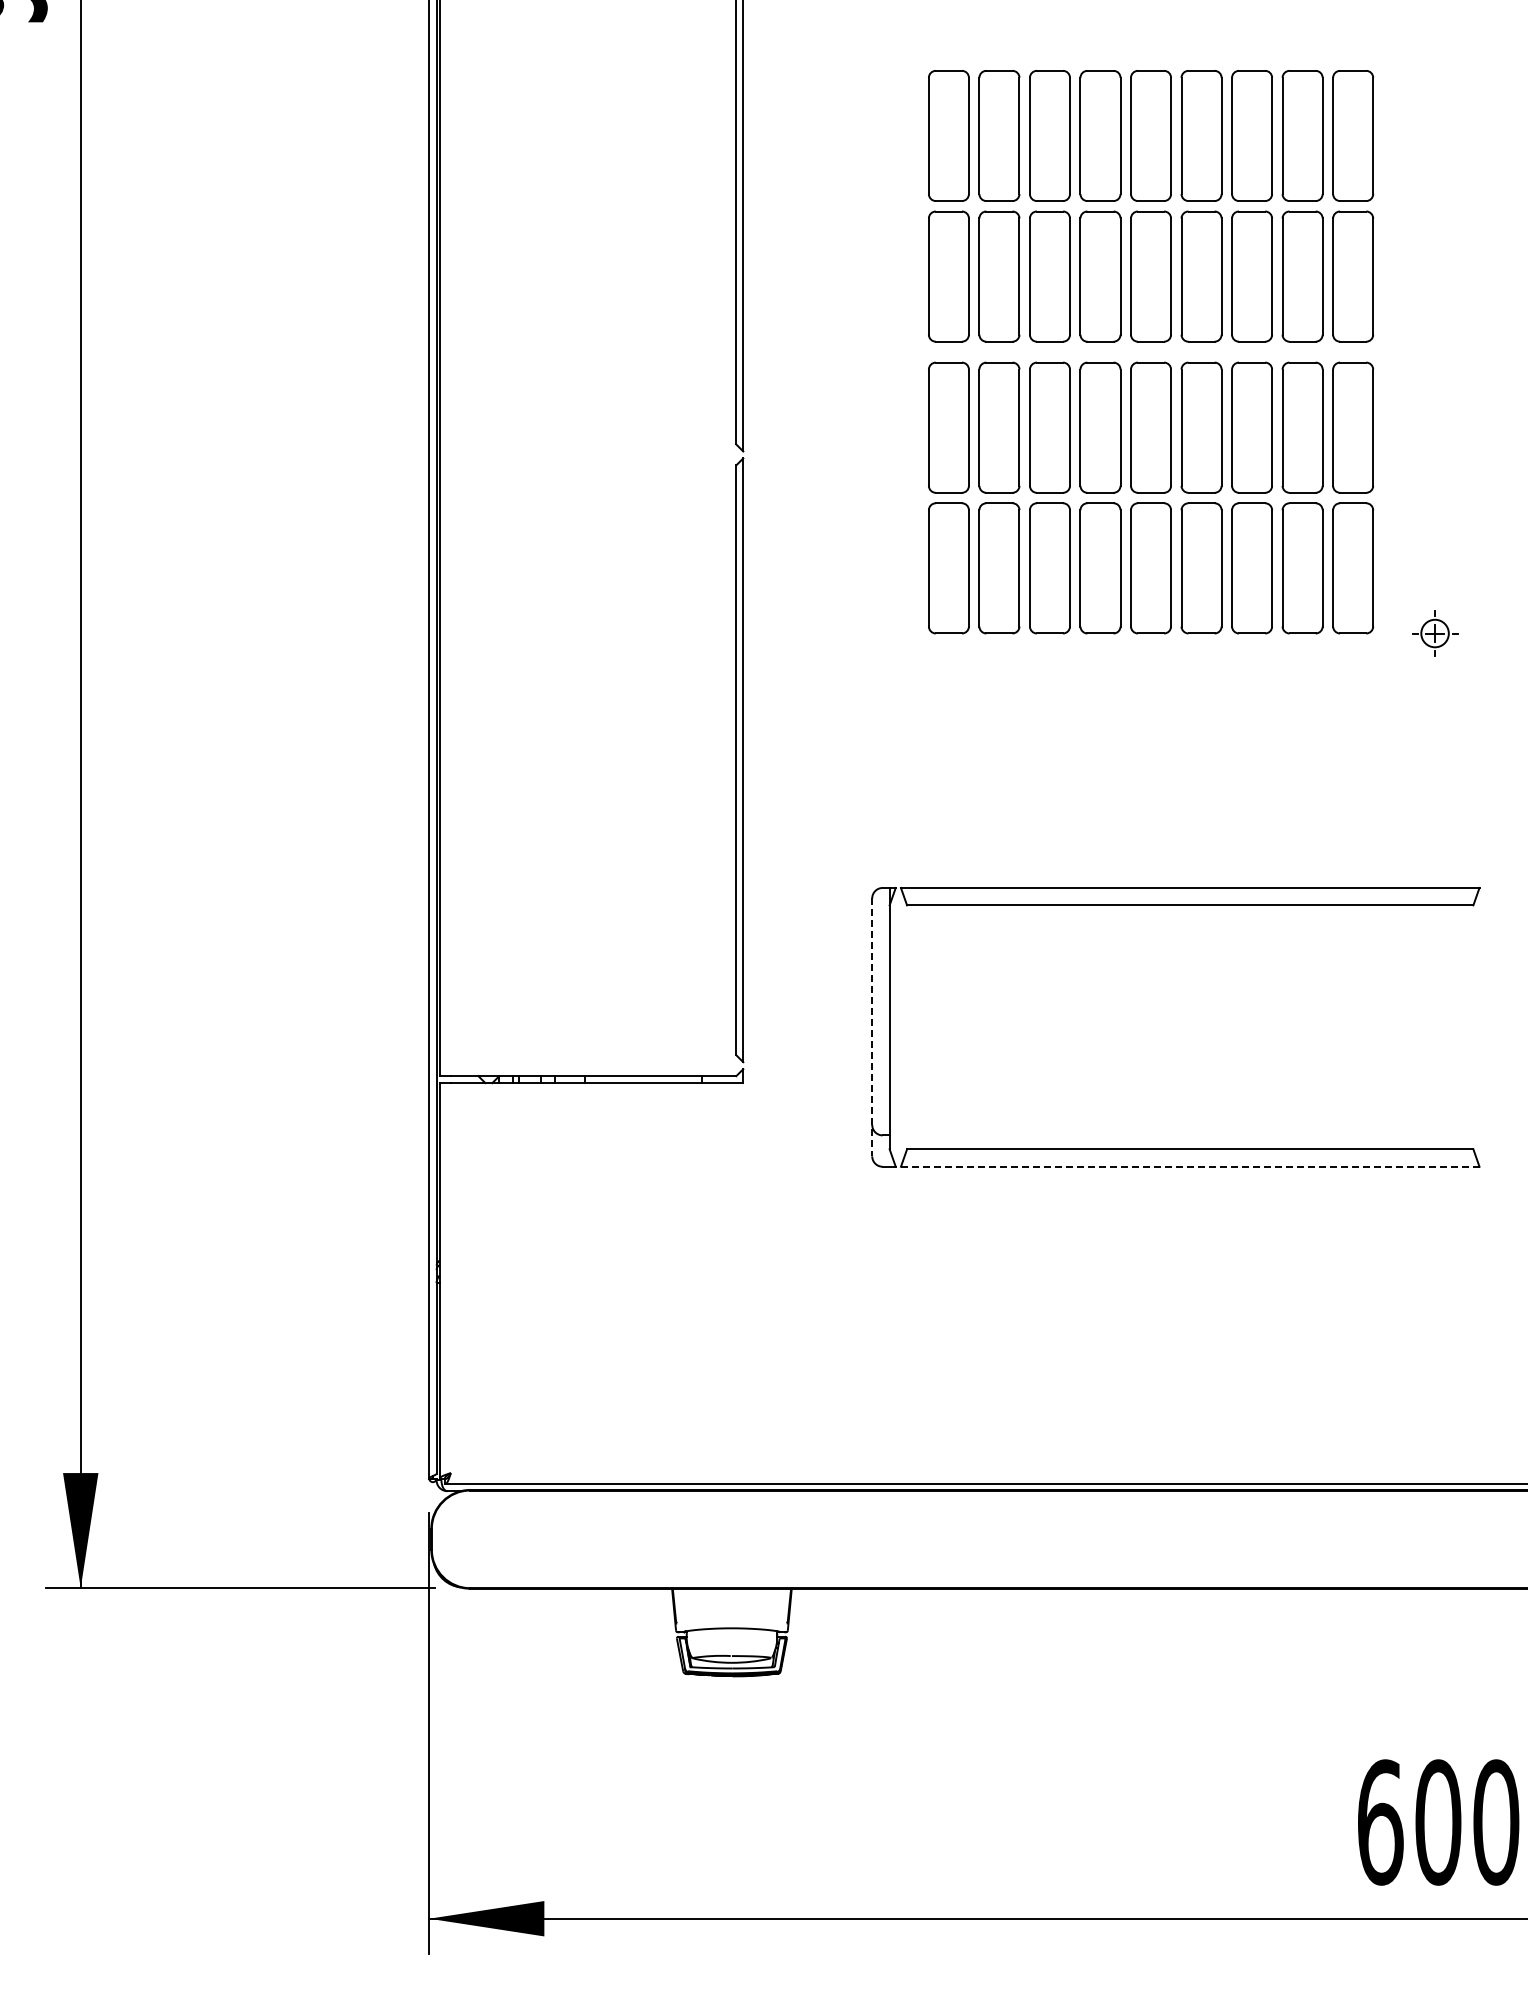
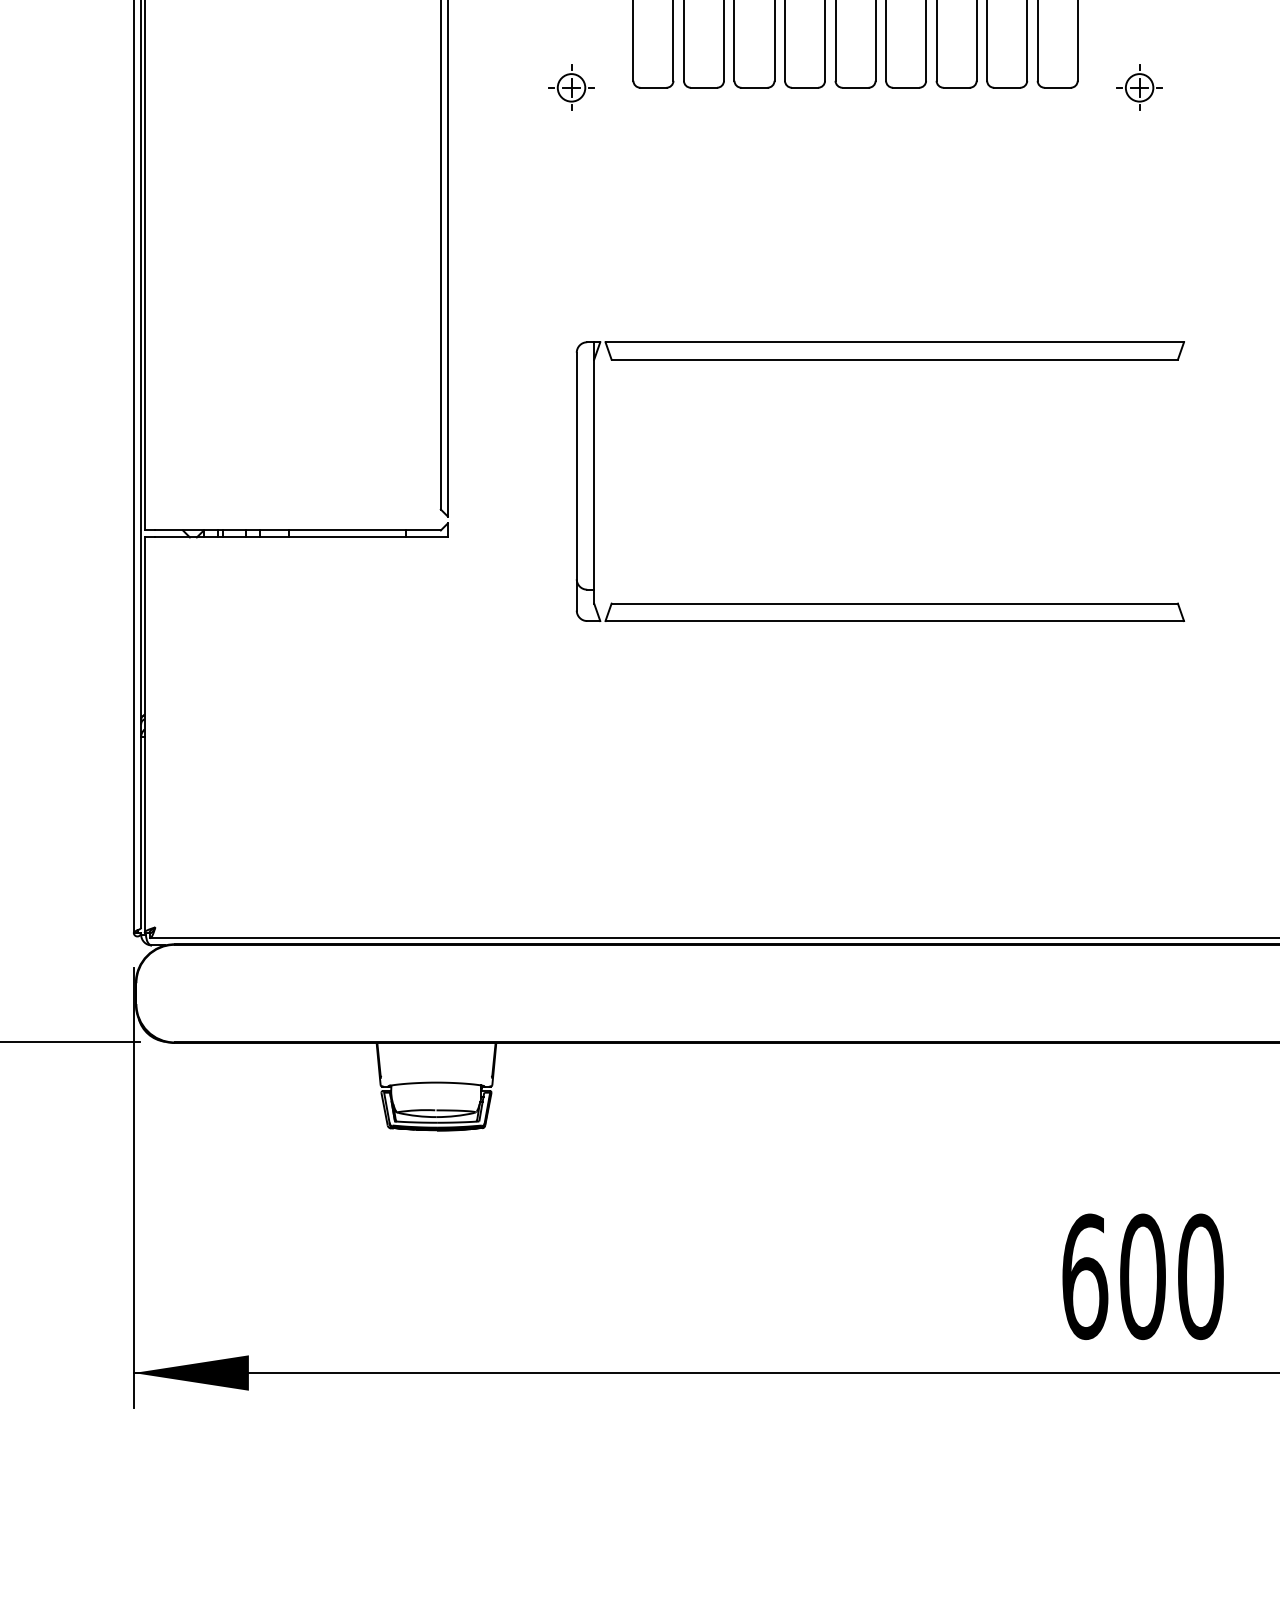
part: (866, 633) -> (571, 87), added
line: (872, 1027) -> (577, 481), dashed -> solid
line: (1190, 1166) -> (895, 620), dashed -> solid

